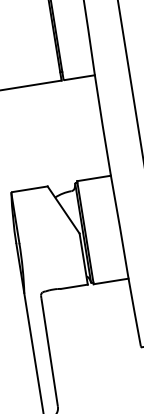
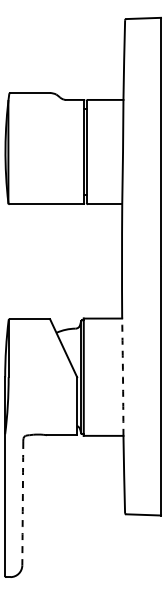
arc: (120, 227) -> (123, 377), solid -> dashed
arc: (49, 352) -> (22, 503), solid -> dashed

